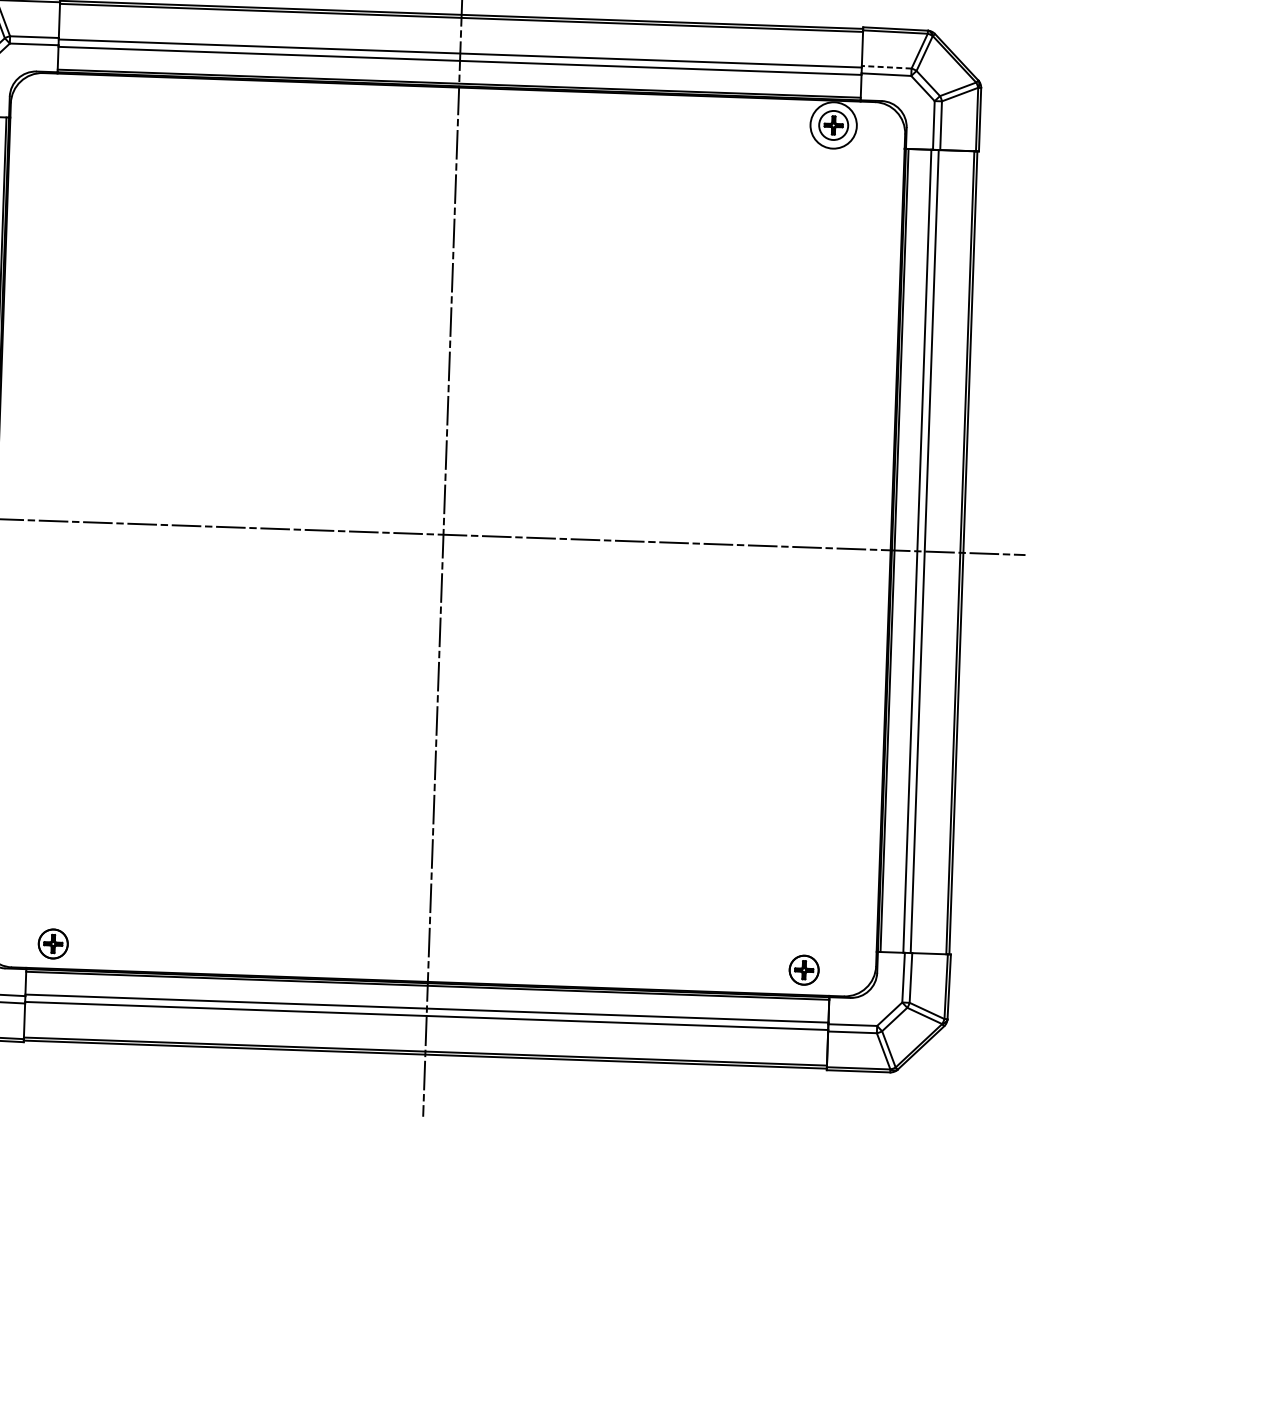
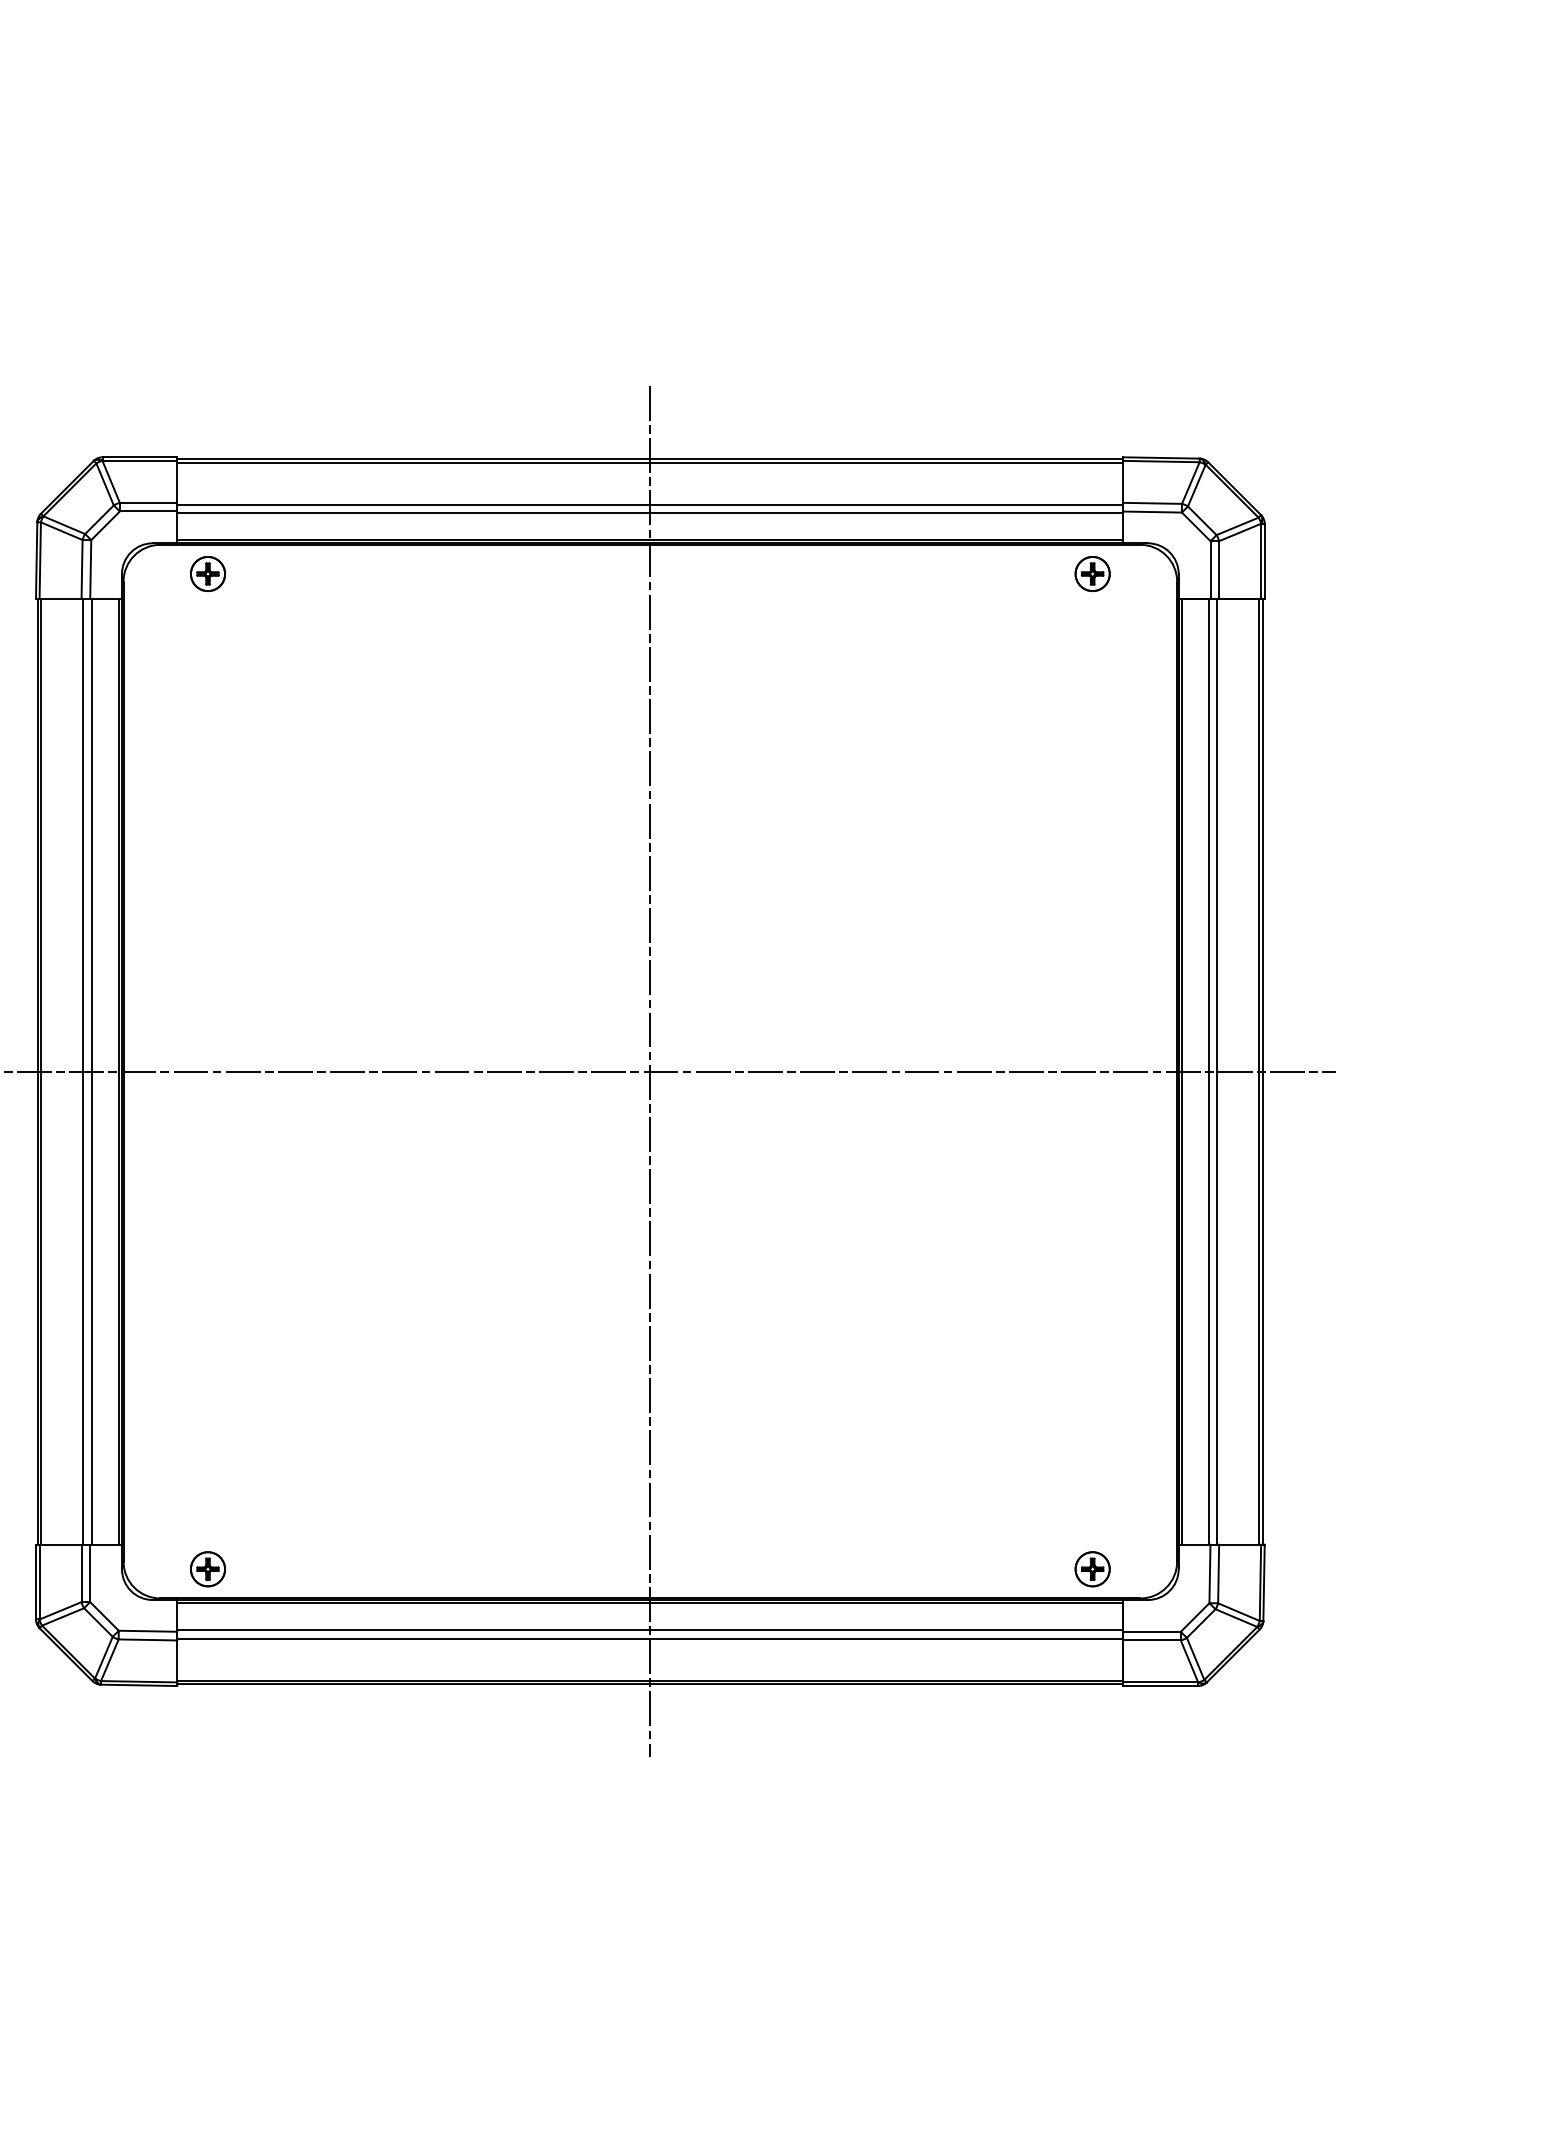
line: (886, 67) -> (1152, 503), dashed -> solid
part: (82, 98) -> (207, 573), added
circle: (833, 125) -> (1092, 573), size x0.62

